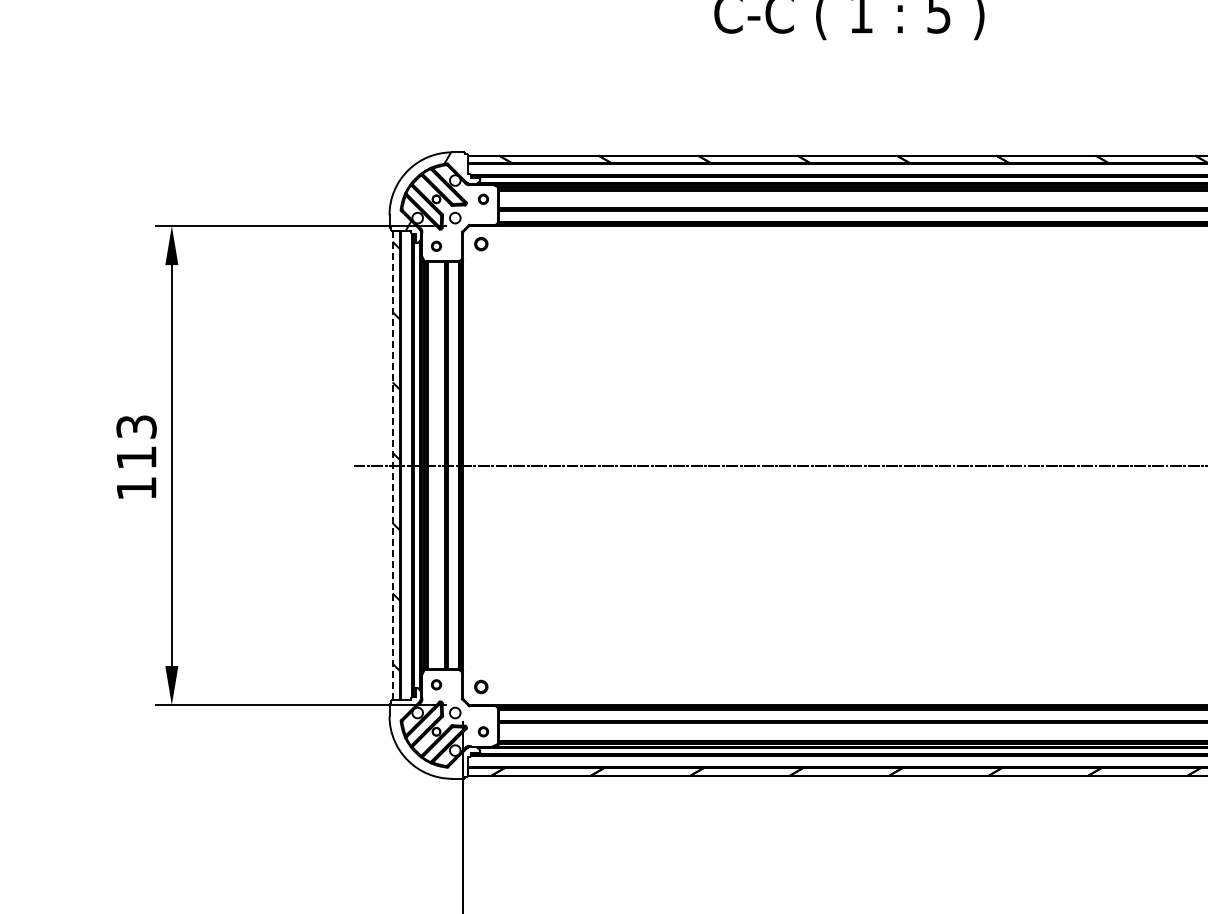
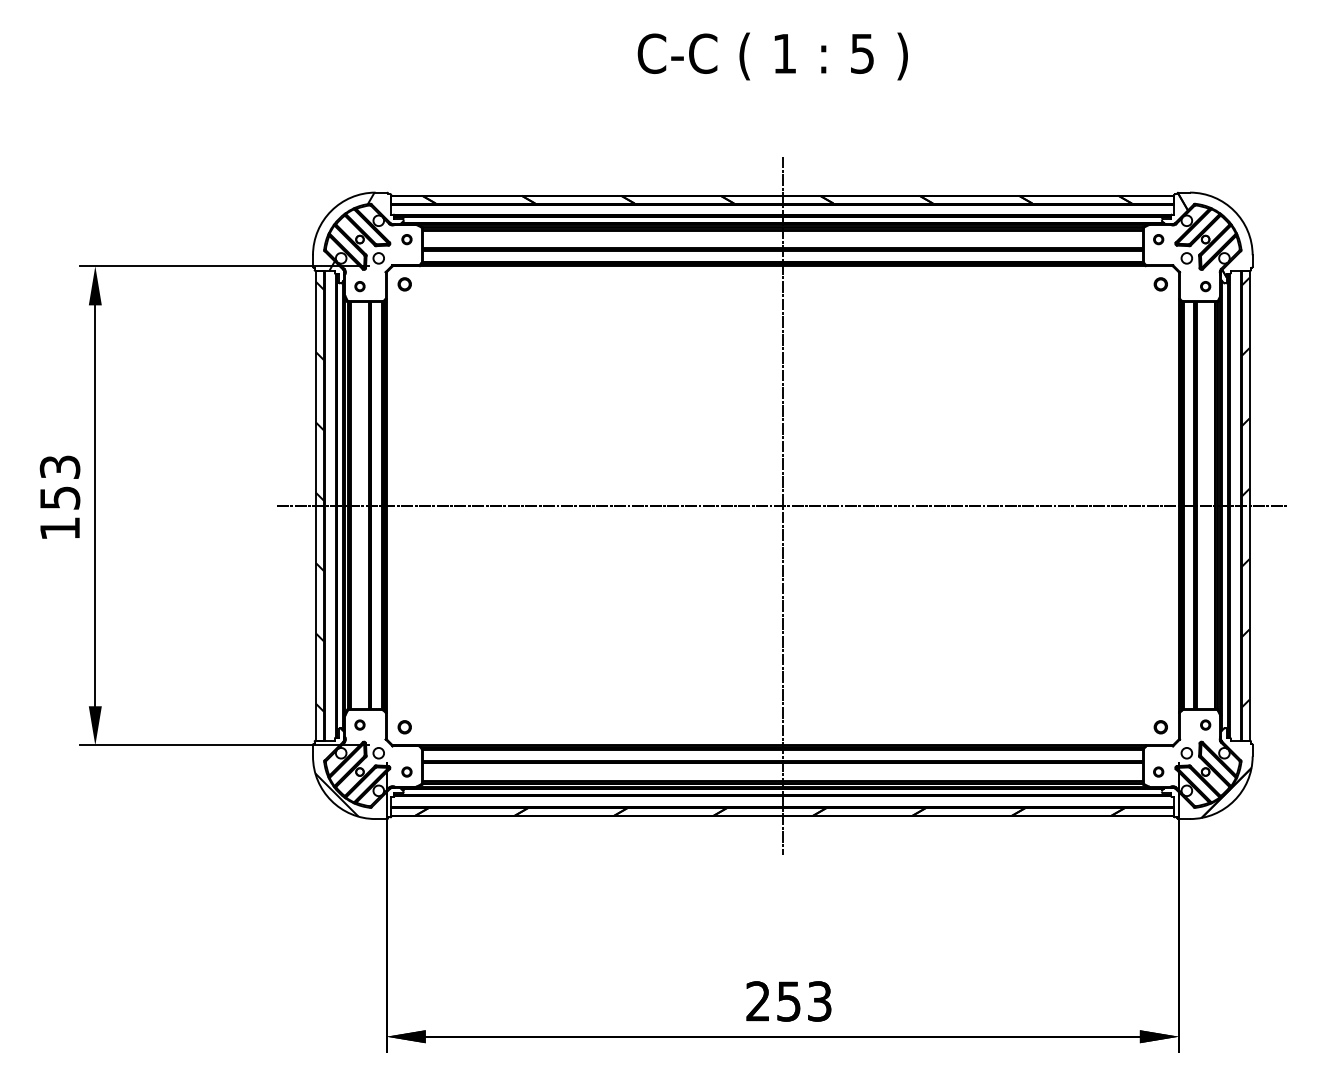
text: (137, 457) -> (60, 497), 113 -> 153
line: (393, 465) -> (316, 505), dashed -> solid
line: (859, 465) -> (782, 505), added
hatch: (436, 732) -> (359, 772), added

